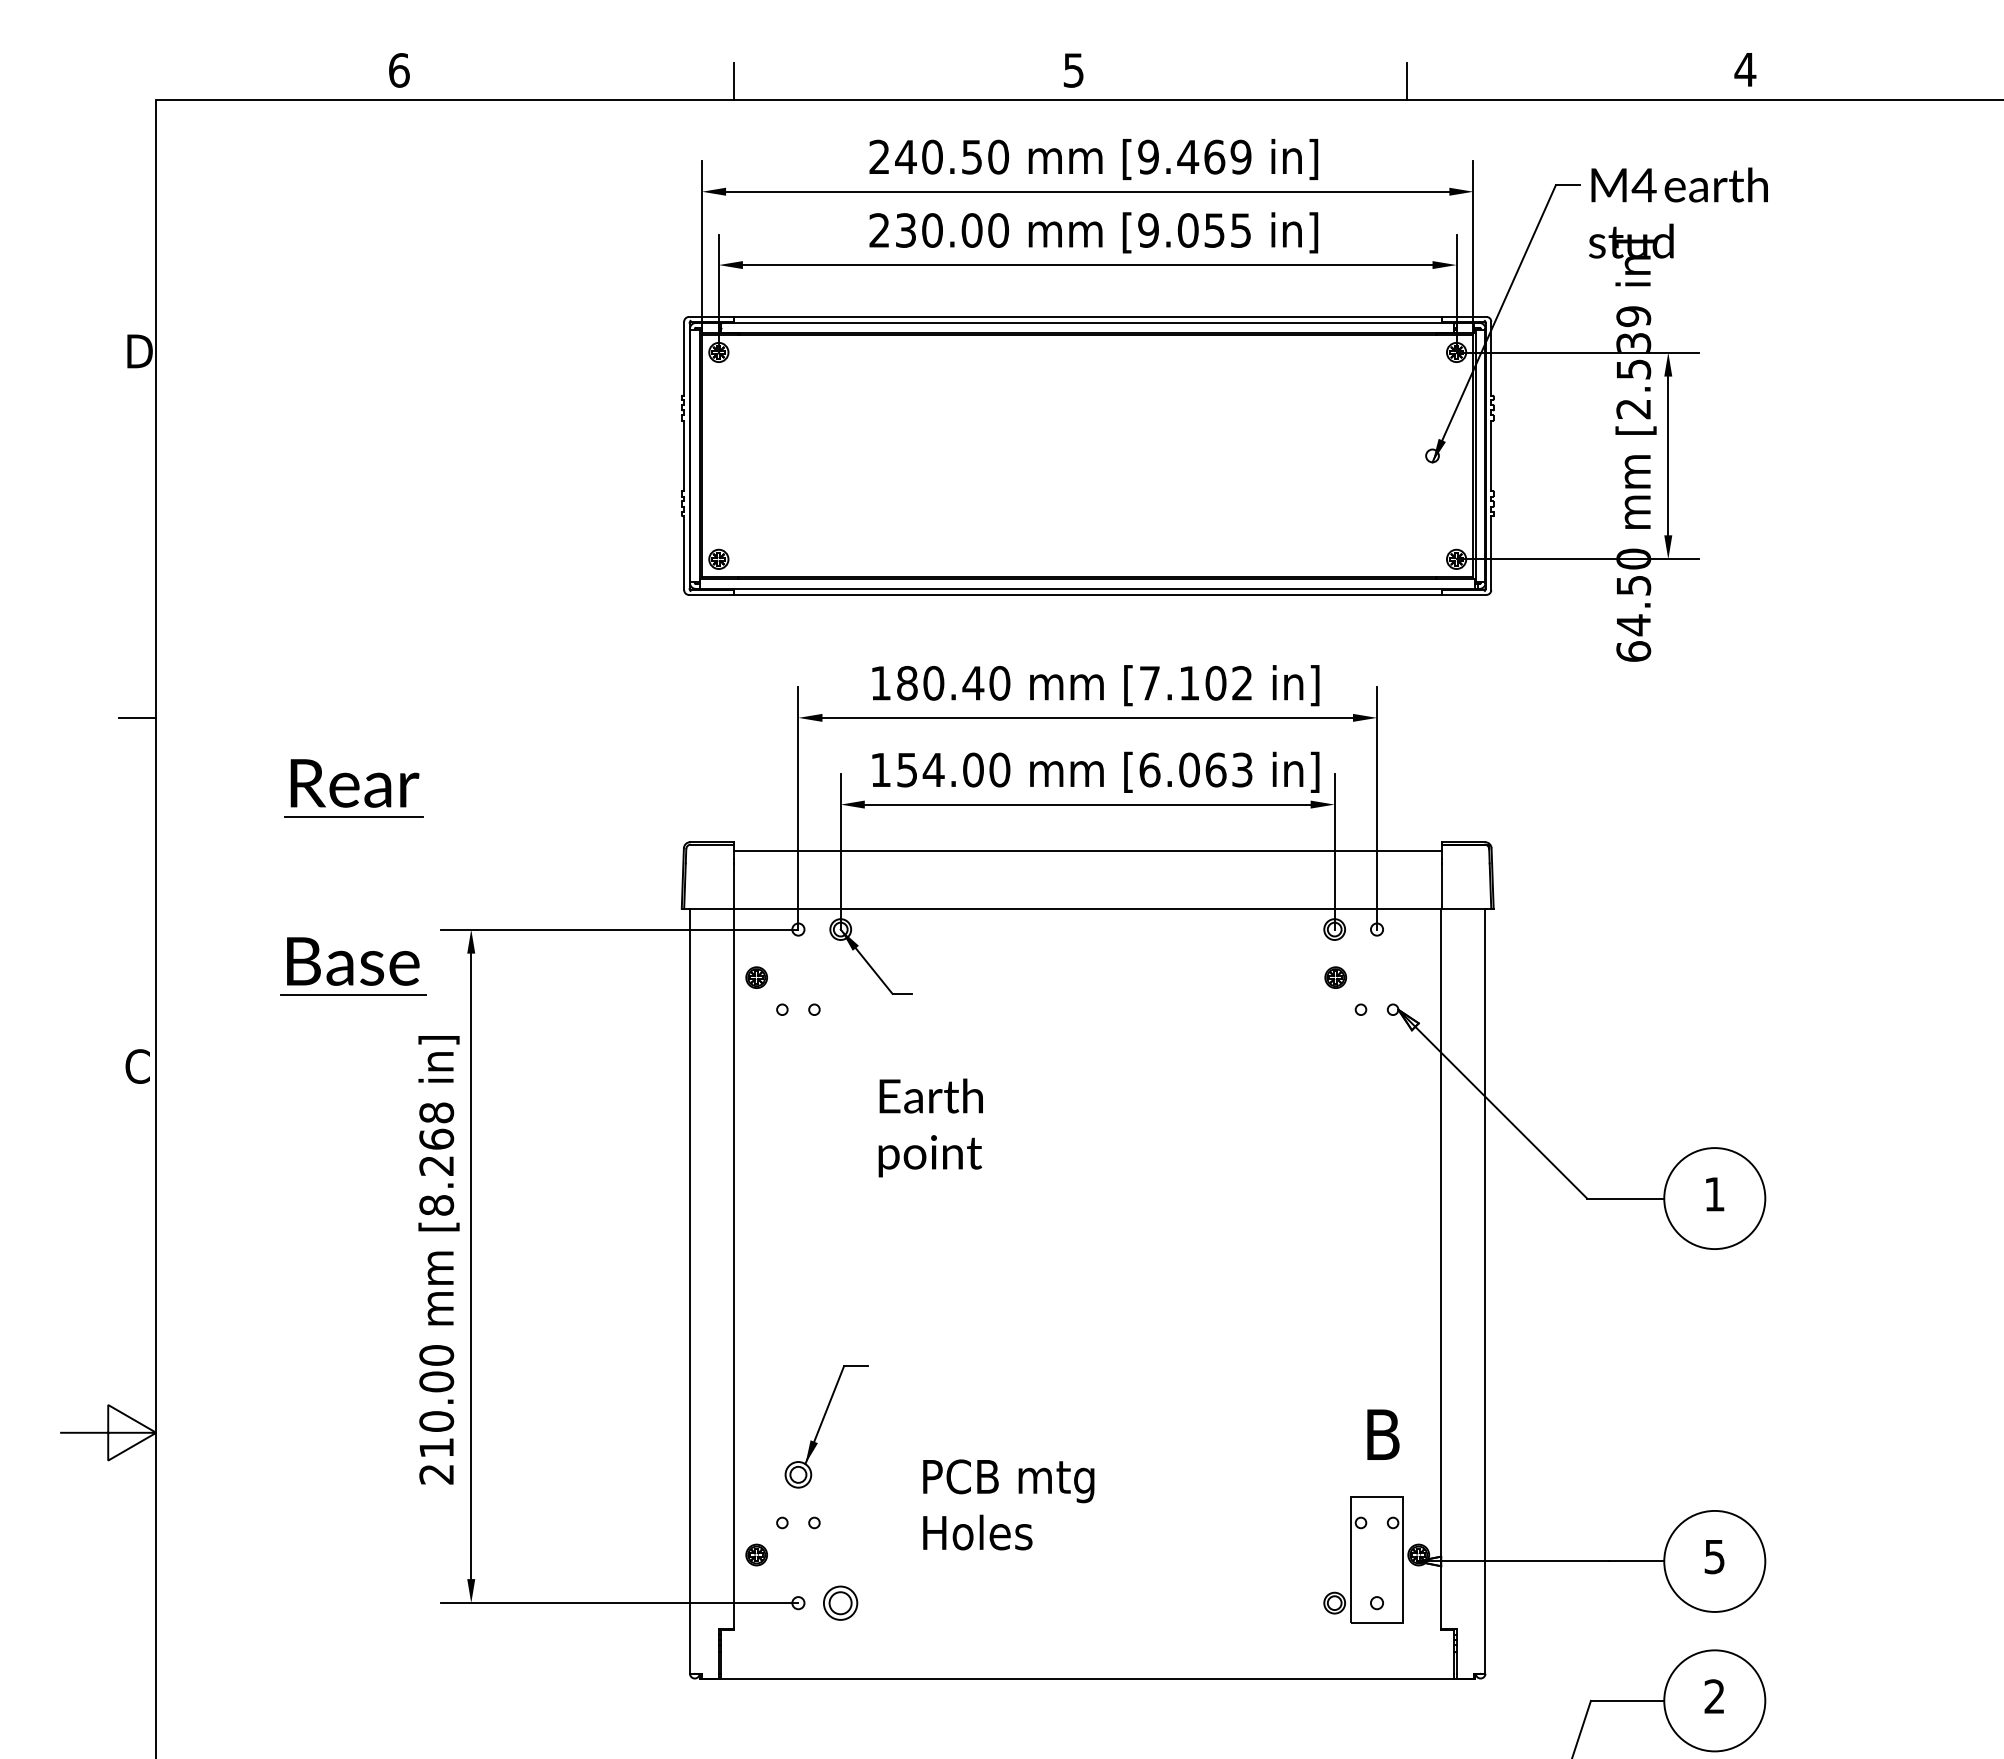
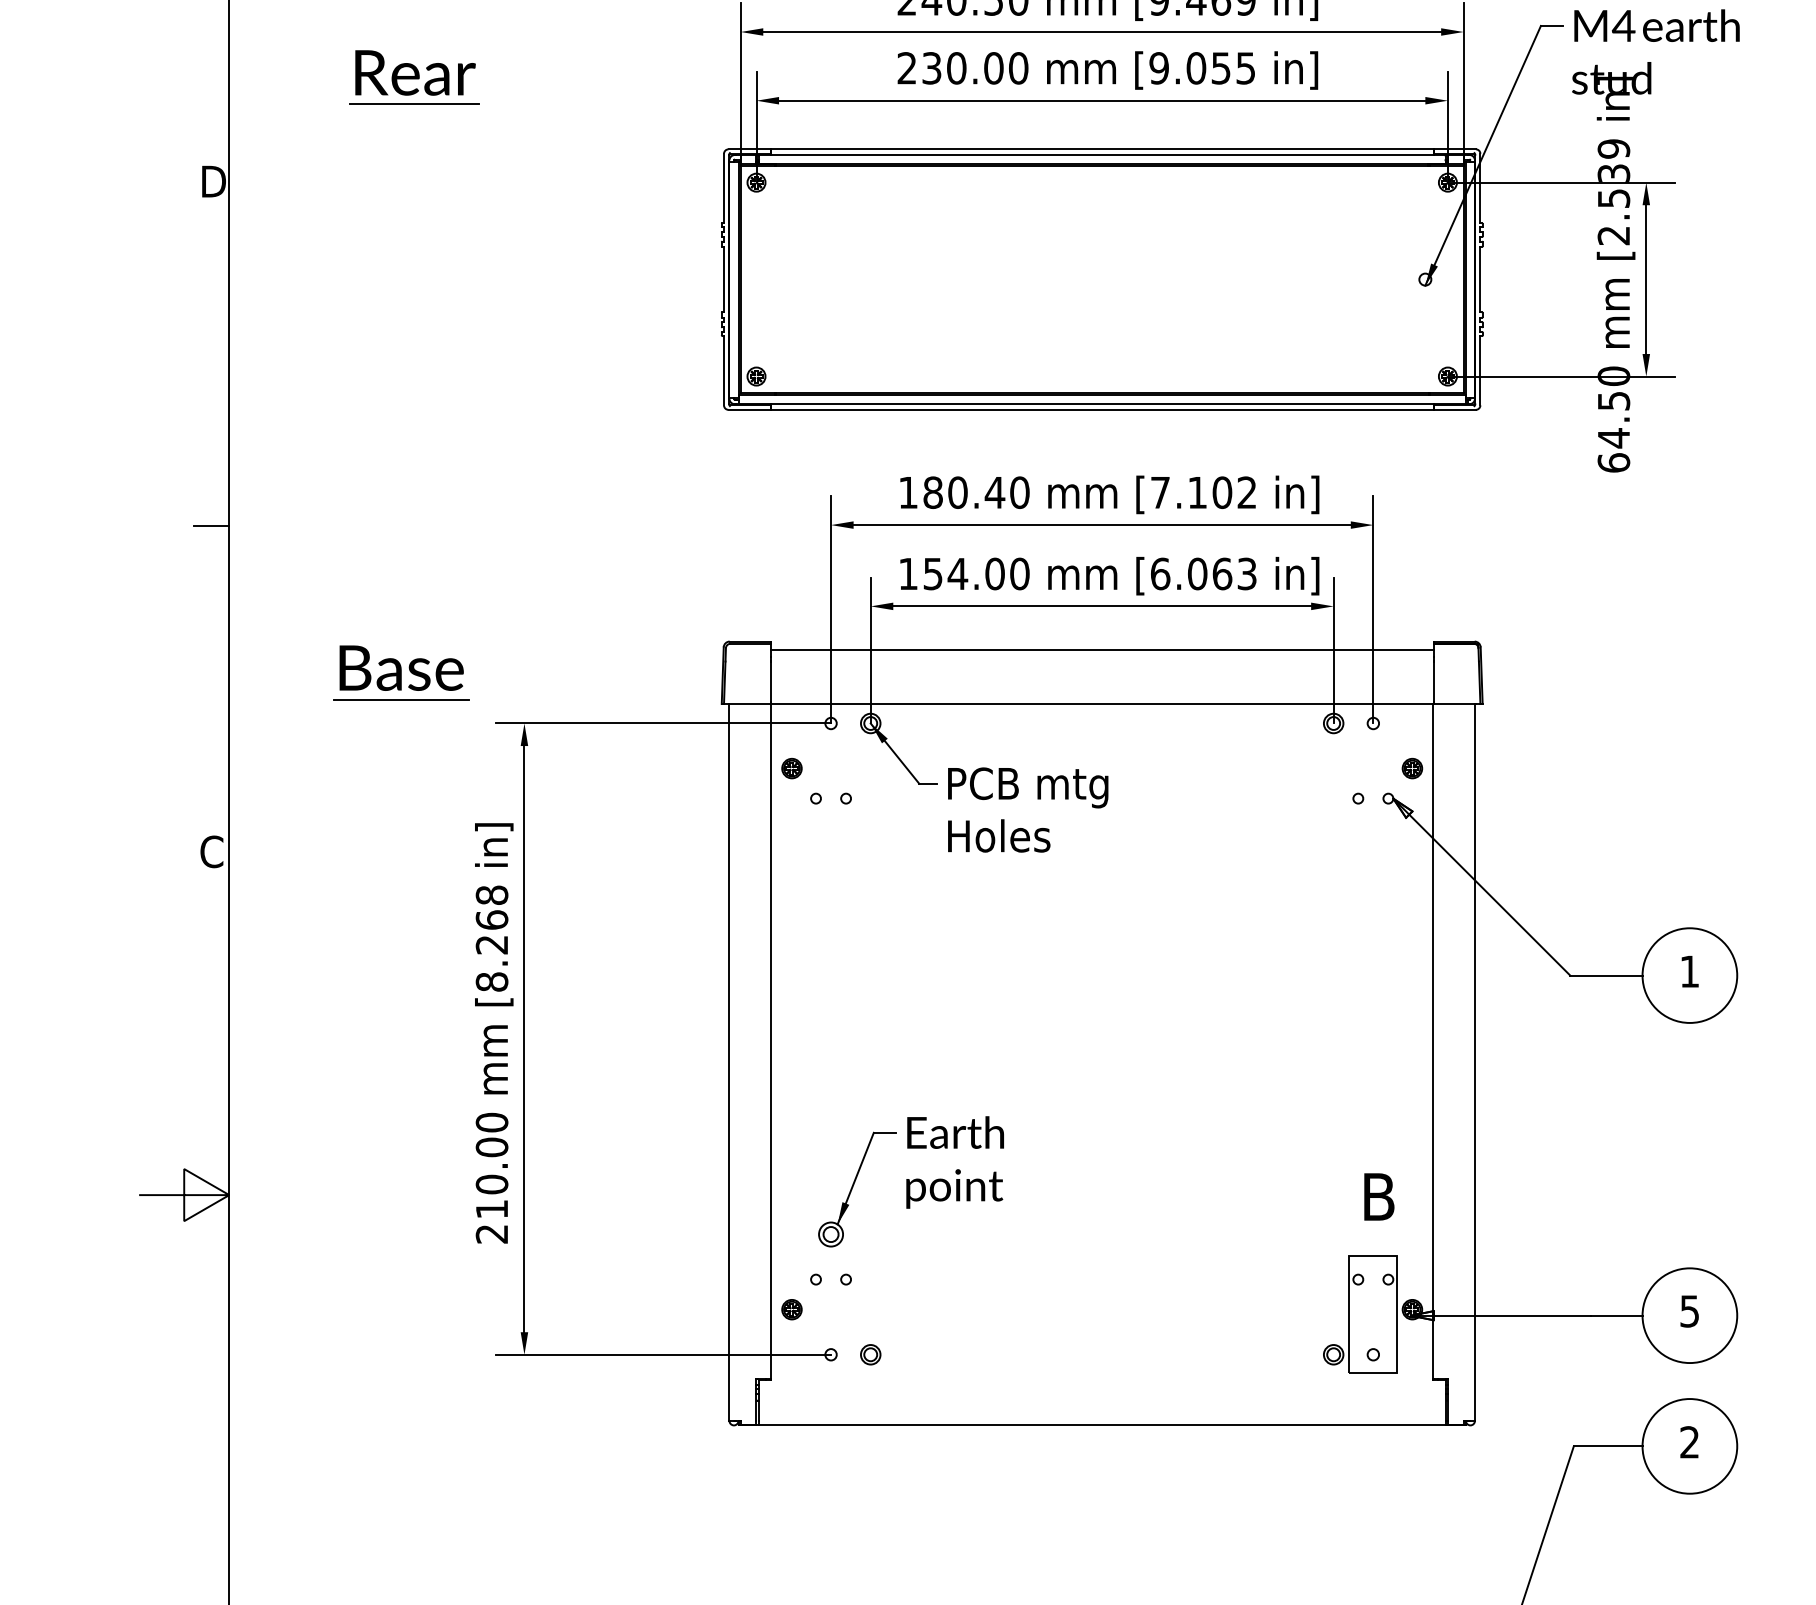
part: (353, 788) -> (414, 77), moved
part: (353, 966) -> (401, 672), moved
part: (1335, 977) -> (1412, 768), moved
text: (930, 1127) -> (954, 1162), moved
text: (1008, 1504) -> (1027, 809), moved
part: (840, 1602) -> (870, 1354), size x0.62

